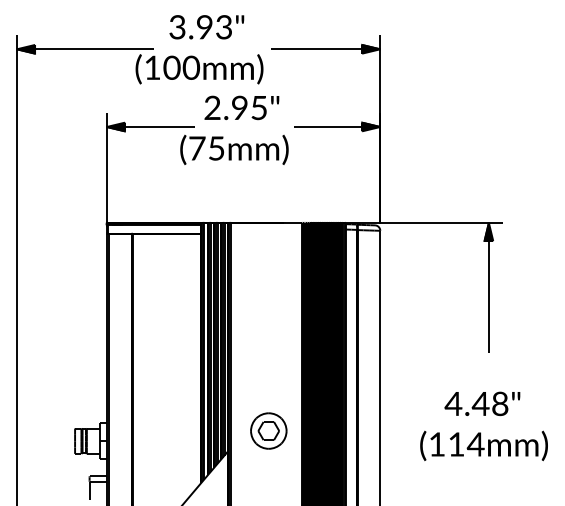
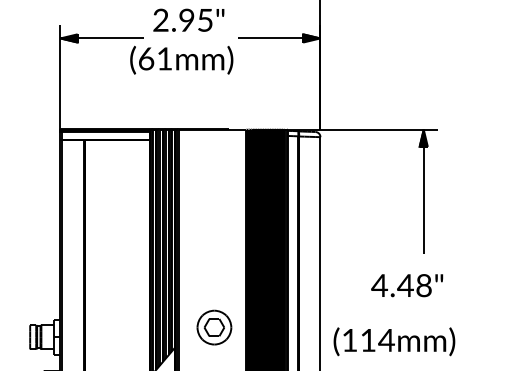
text: (206, 148) -> (155, 58), (75mm) -> (61mm)
text: (482, 403) -> (407, 285), moved
text: (483, 445) -> (393, 341), moved

